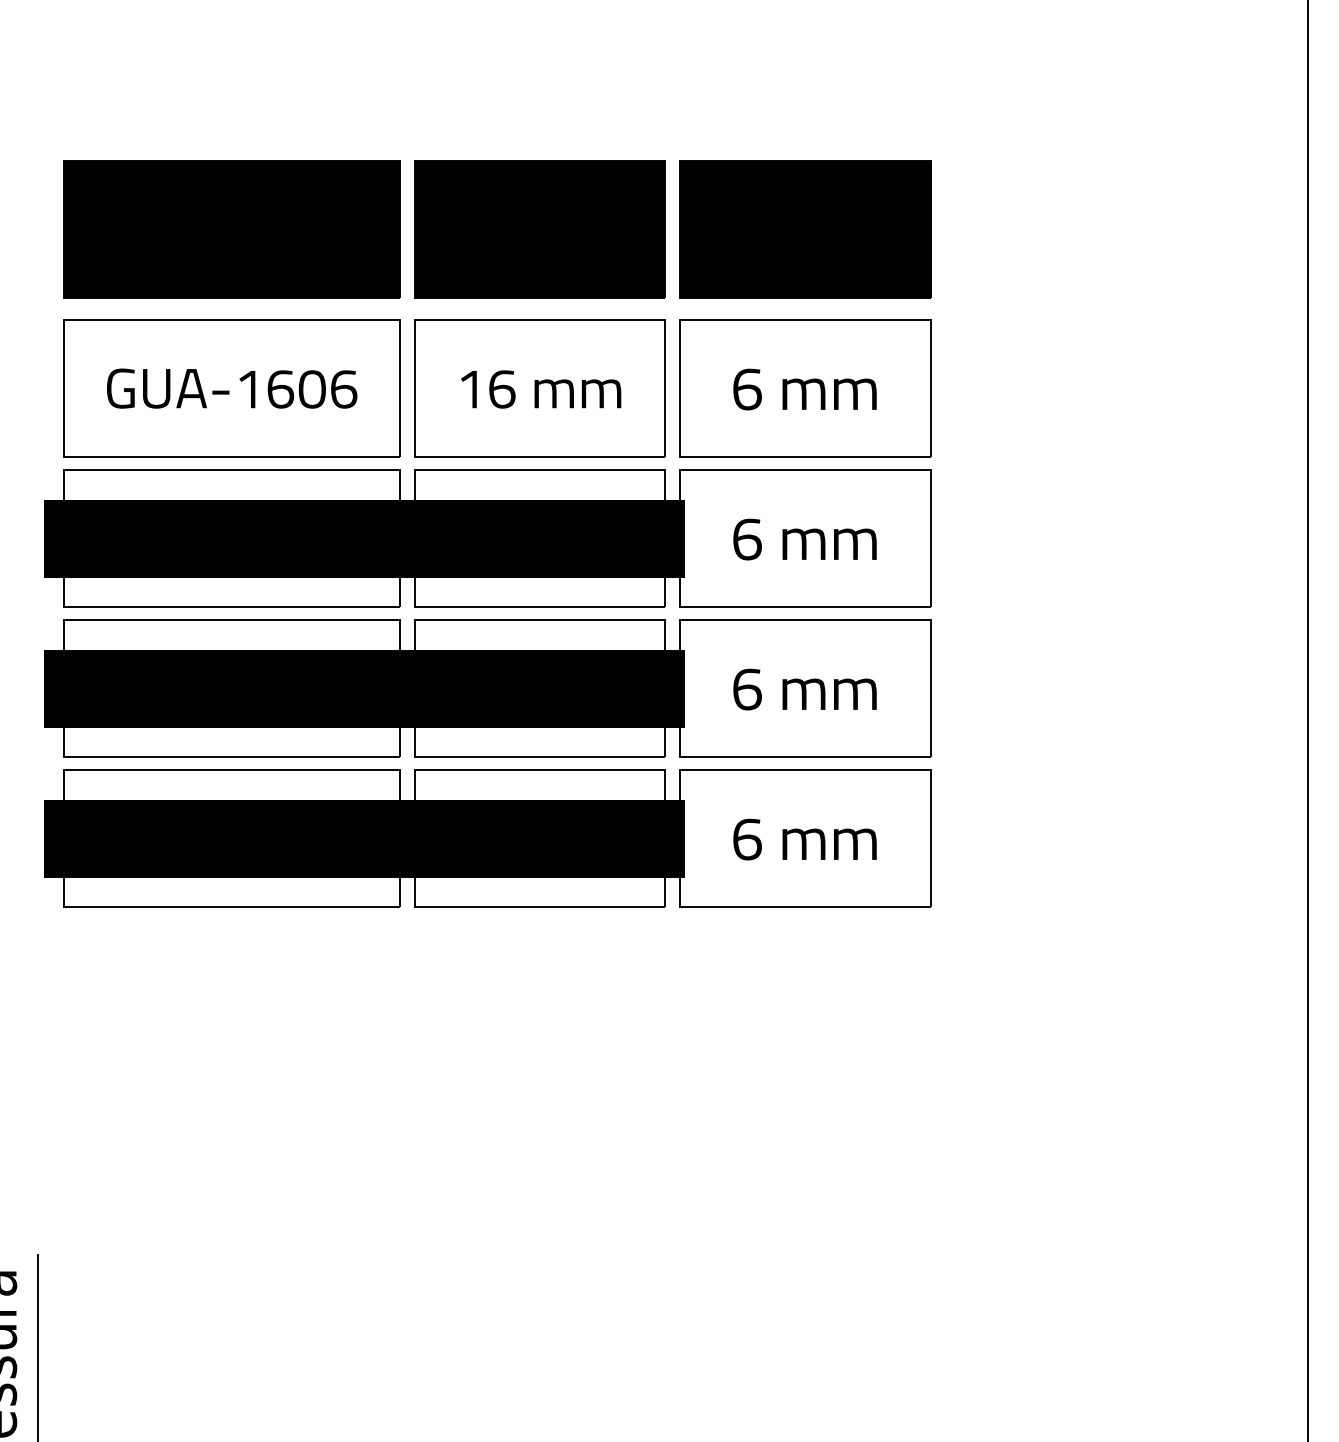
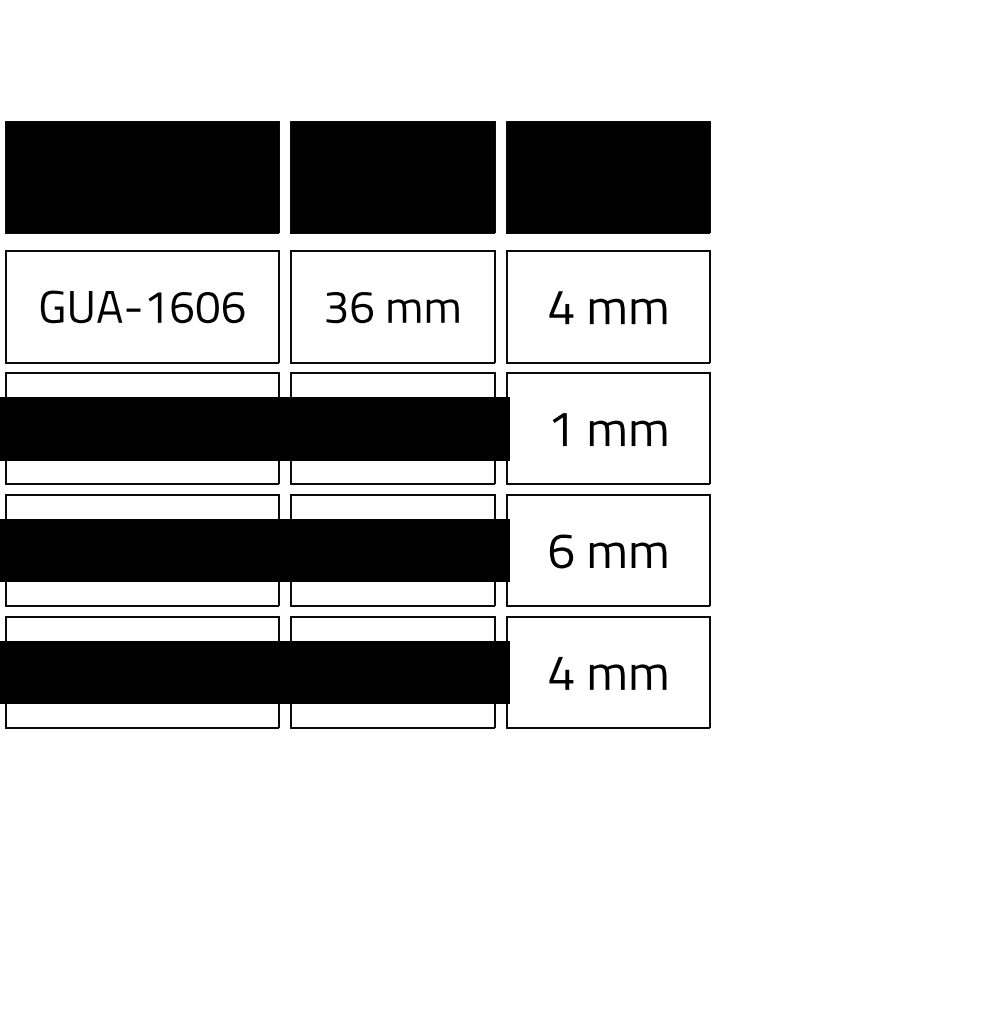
text: (470, 389) -> (336, 307), 16 -> 36
text: (747, 389) -> (561, 307), 6 -> 4
text: (747, 539) -> (561, 429), 6 -> 1
text: (747, 839) -> (561, 673), 6 -> 4

